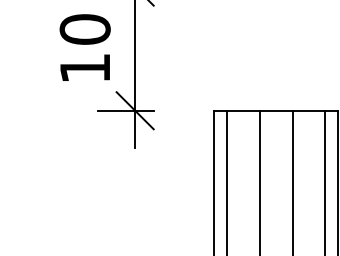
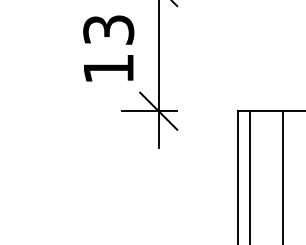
text: (84, 29) -> (108, 29), 10 -> 13

